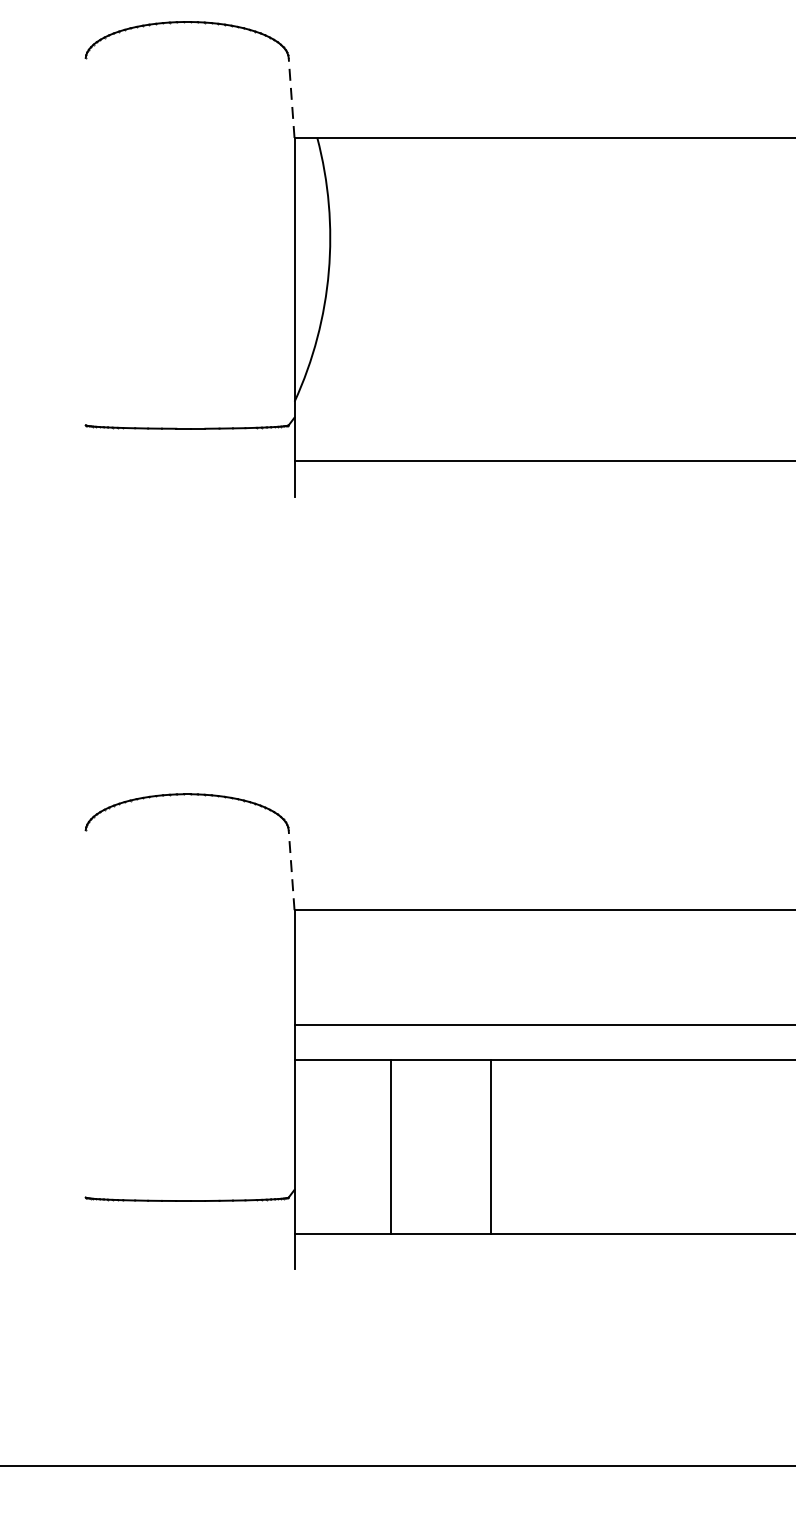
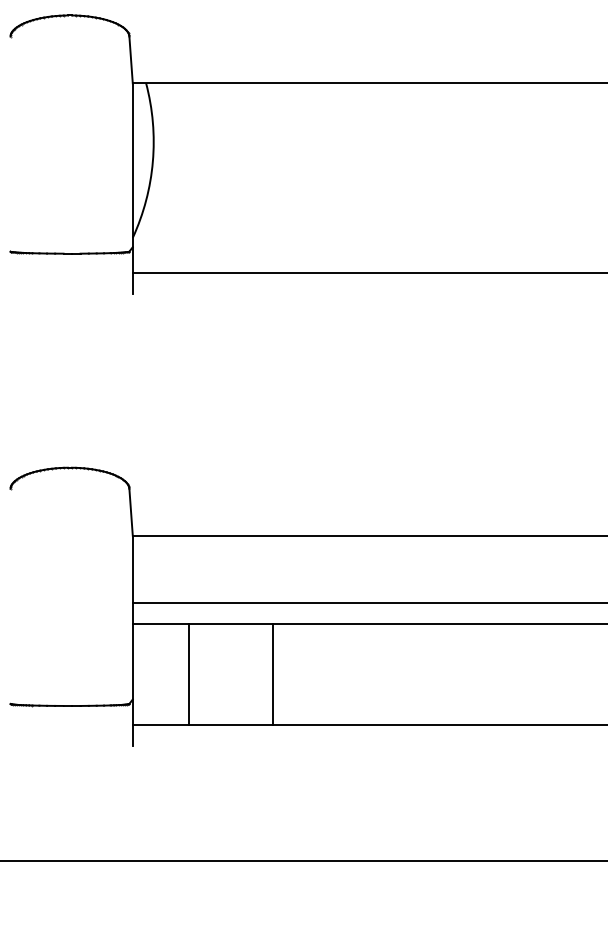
line: (292, 97) -> (131, 59), dashed -> solid
line: (292, 868) -> (131, 511), dashed -> solid
line: (492, 1147) -> (273, 674), moved

